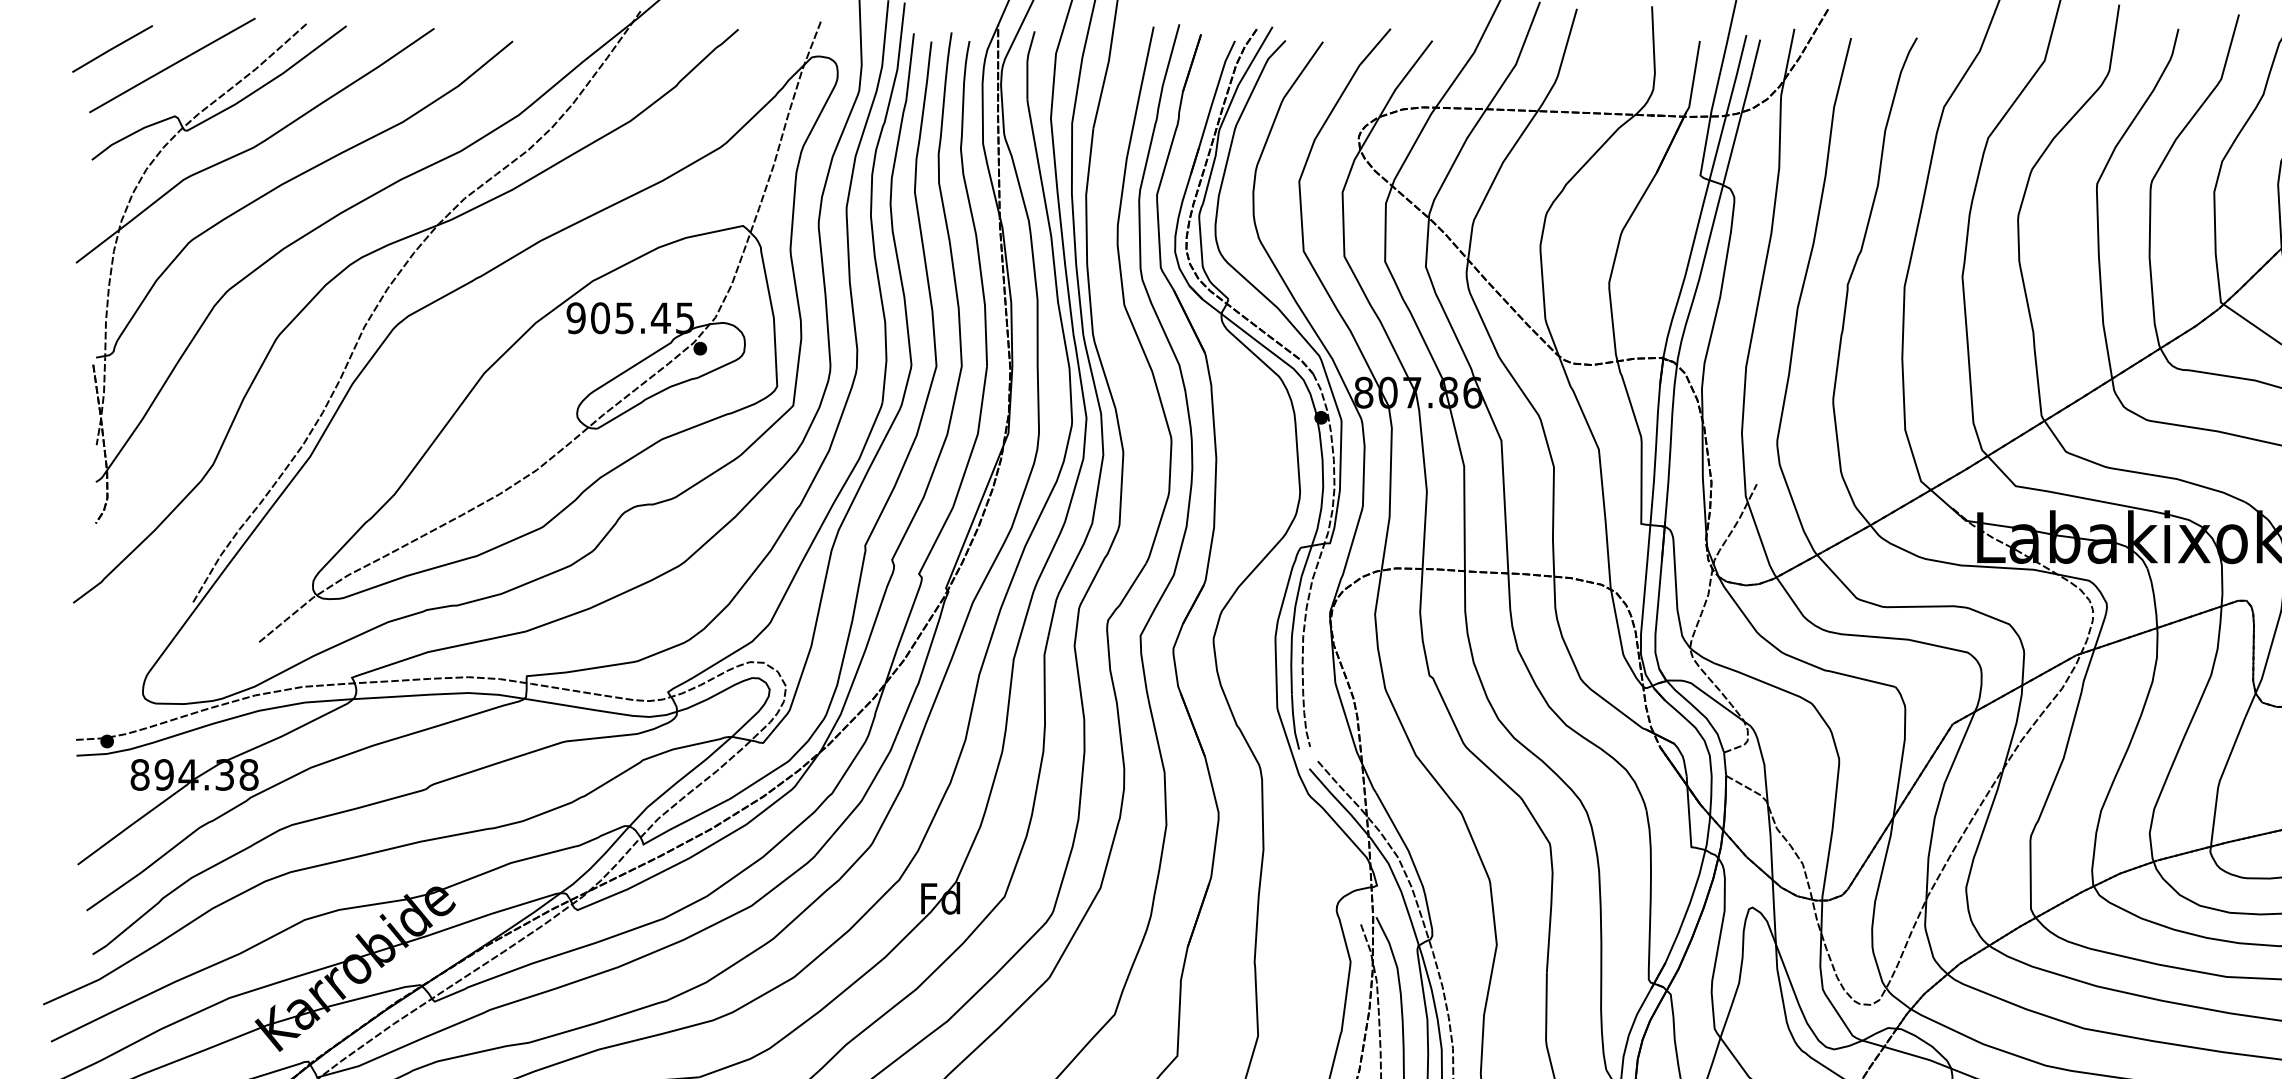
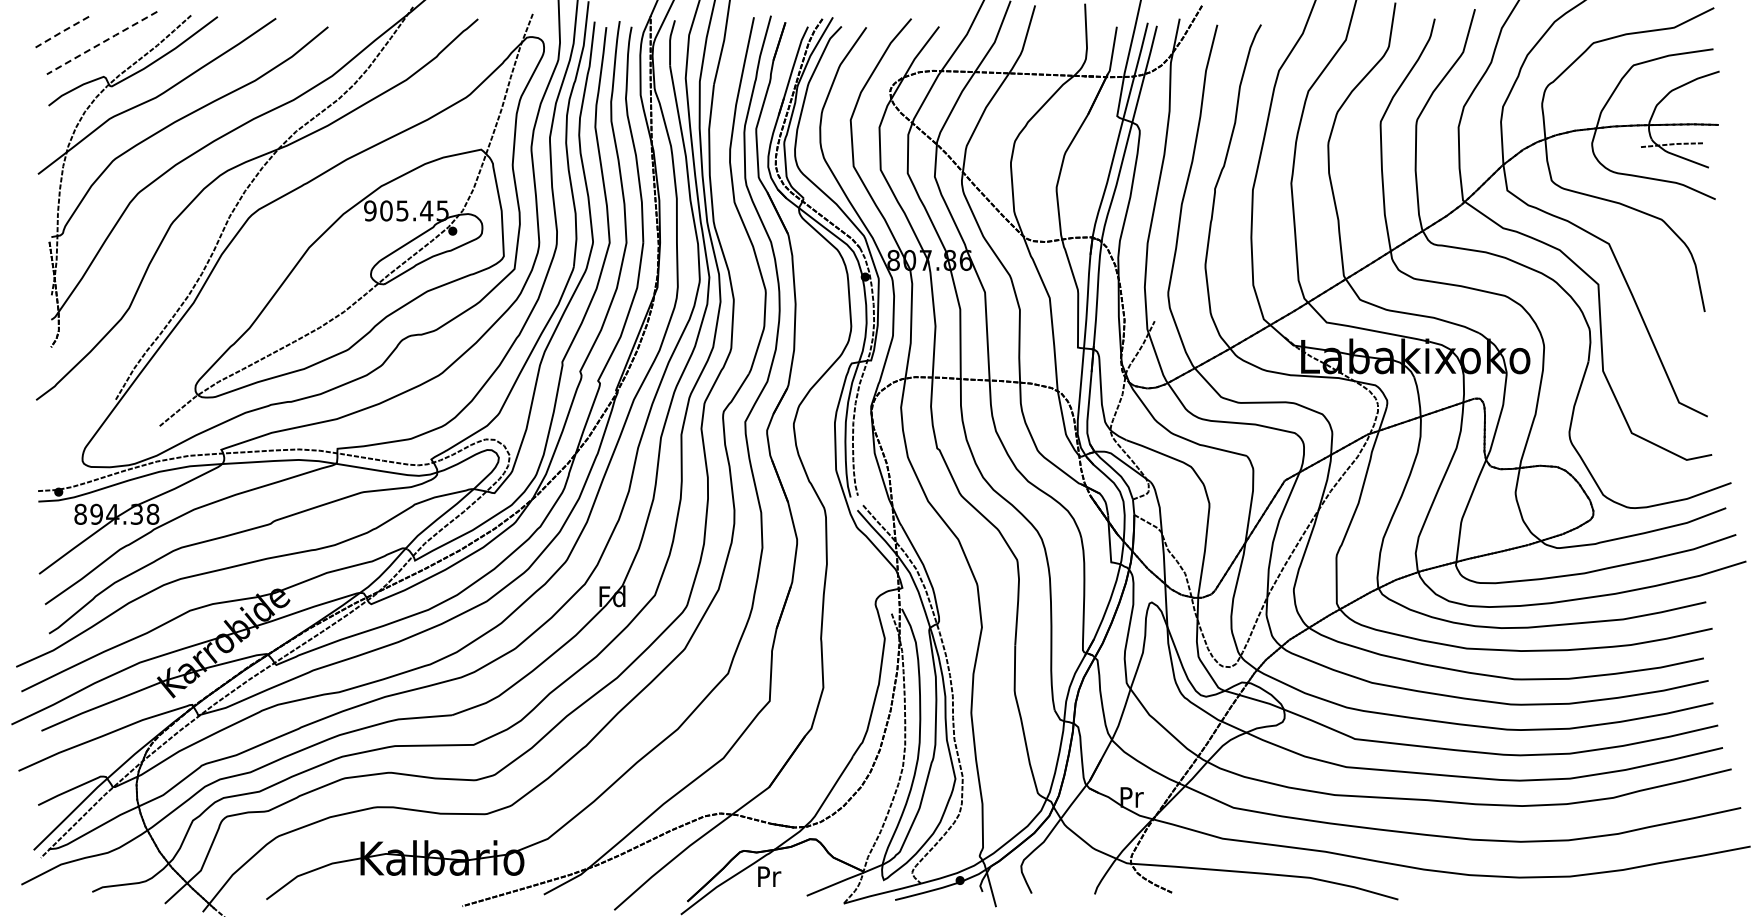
line: (111, 49) -> (61, 32), solid -> dashed
line: (171, 66) -> (101, 43), solid -> dashed

